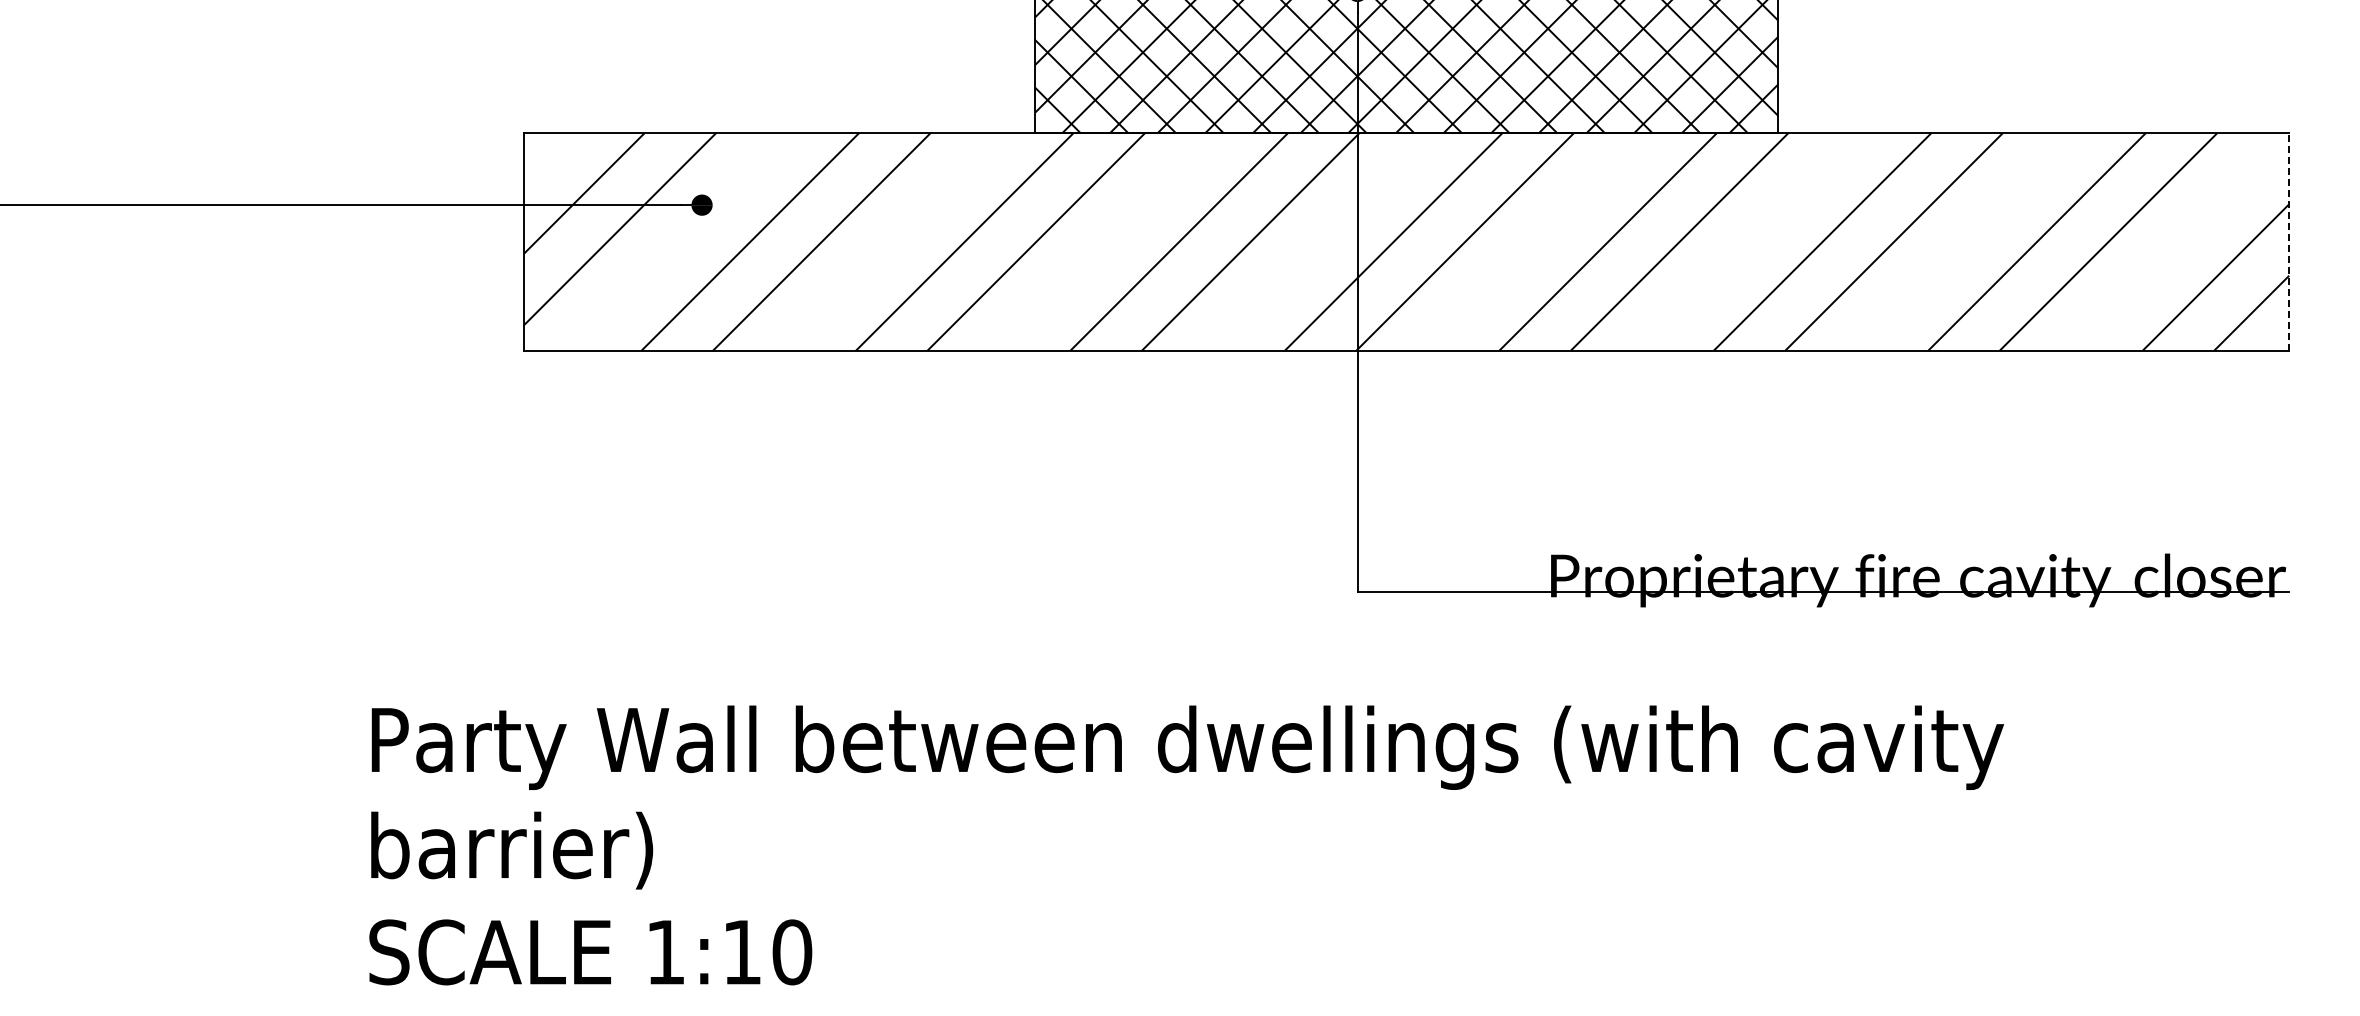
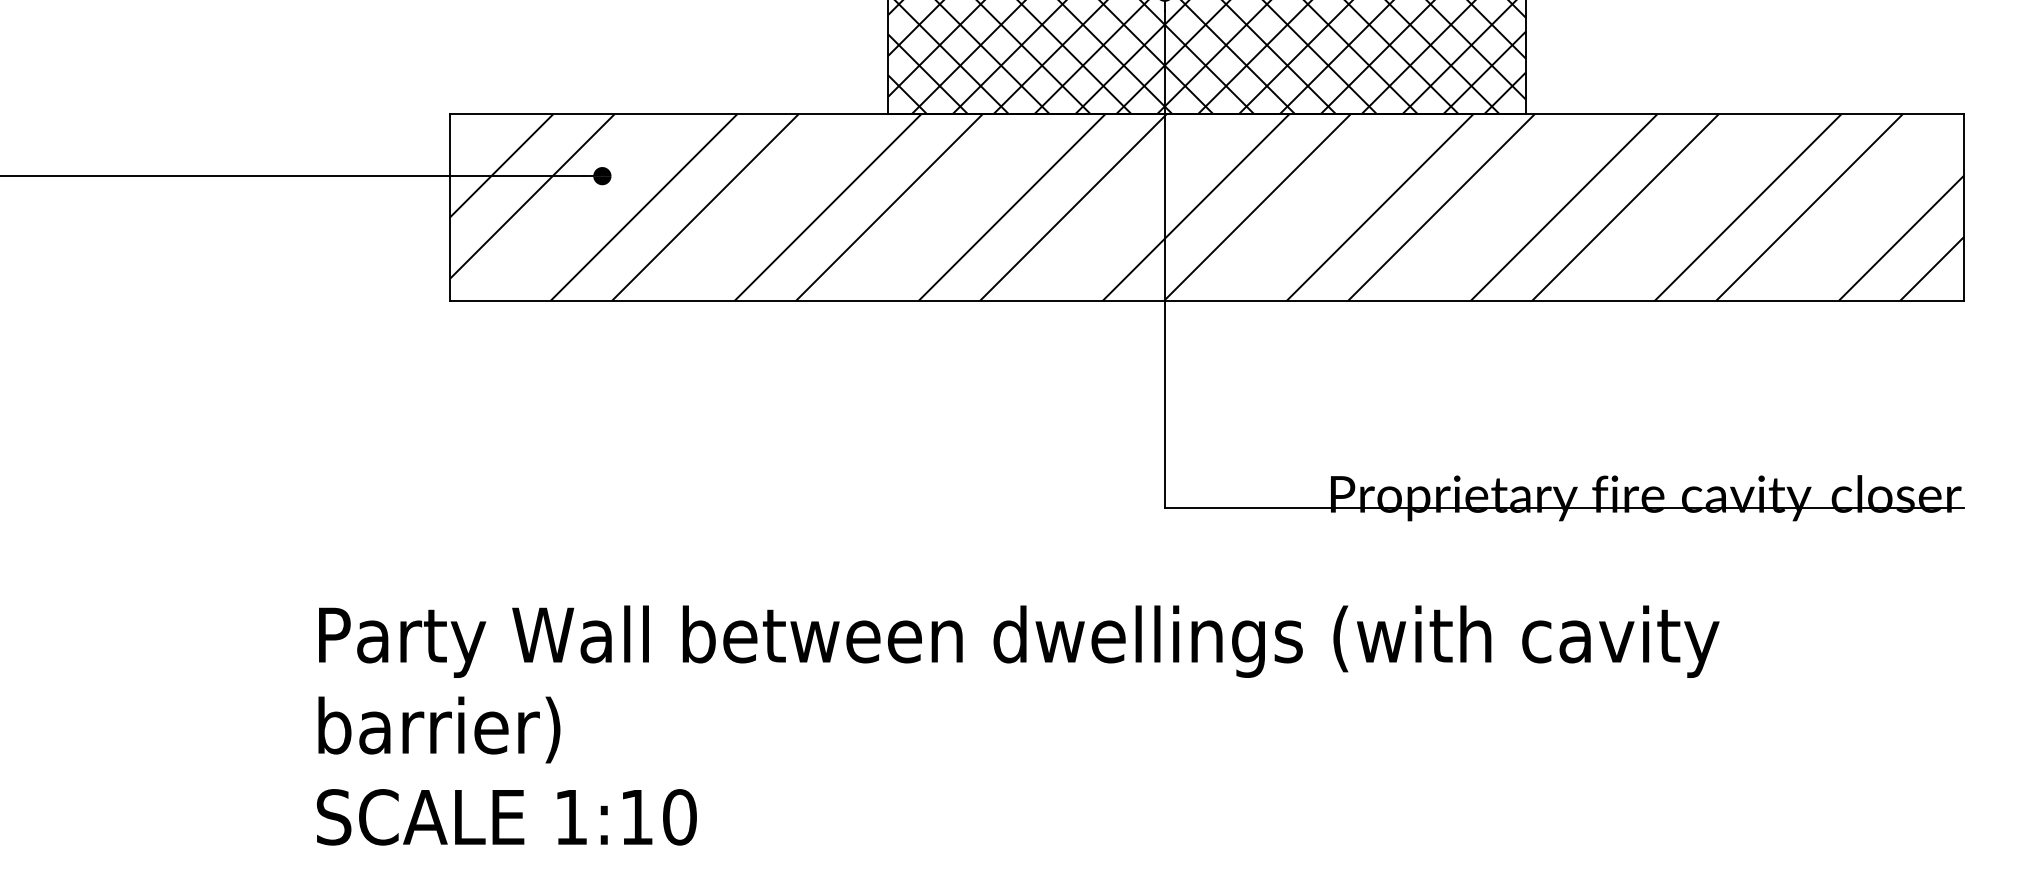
line: (2289, 241) -> (1964, 207), dashed -> solid

